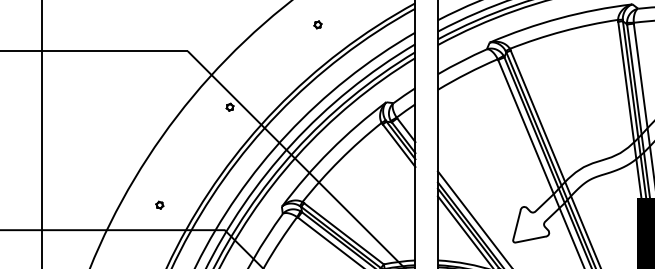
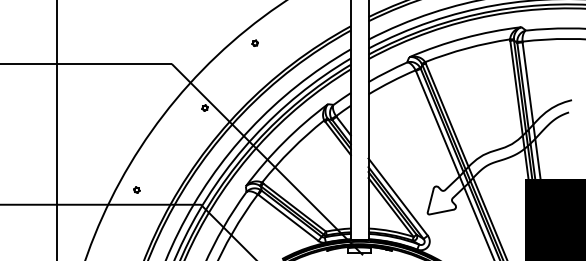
part: (317, 23) -> (254, 42), moved
part: (159, 204) -> (136, 189), moved

